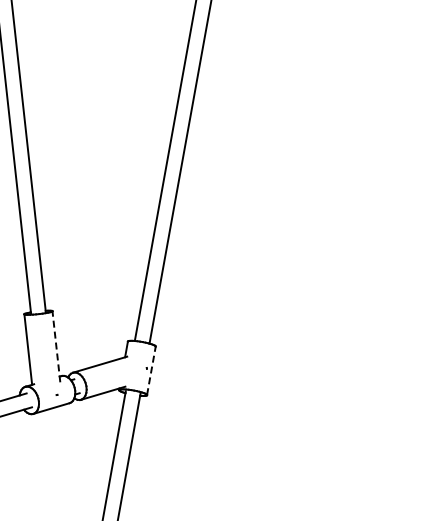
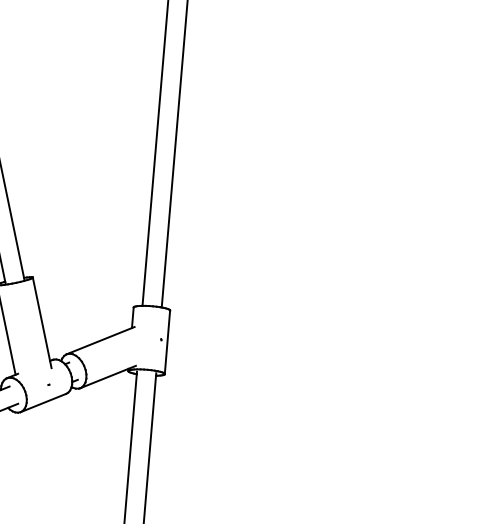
line: (56, 346) -> (42, 322), dashed -> solid
line: (151, 370) -> (167, 341), dashed -> solid

